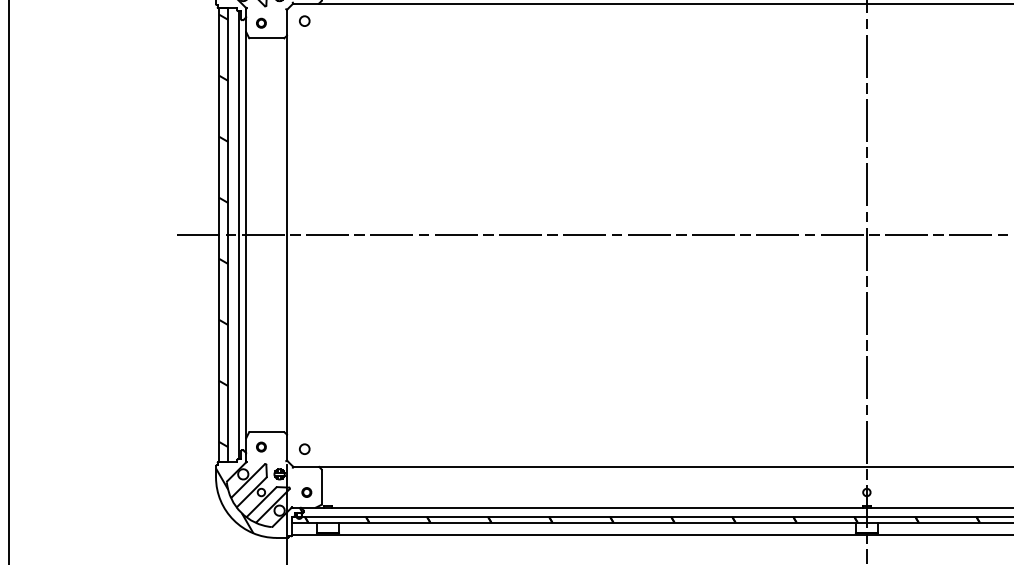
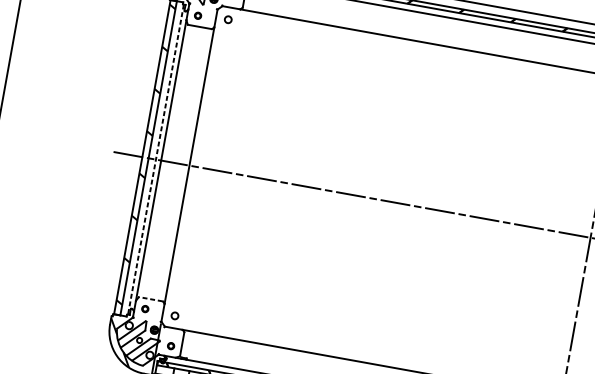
line: (238, 235) -> (155, 159), solid -> dashed
line: (266, 431) -> (150, 298), solid -> dashed

